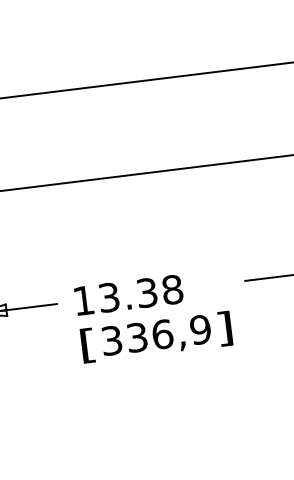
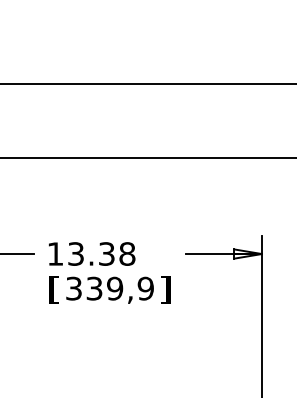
text: (163, 334) -> (115, 288), 336,9 -> 339,9

